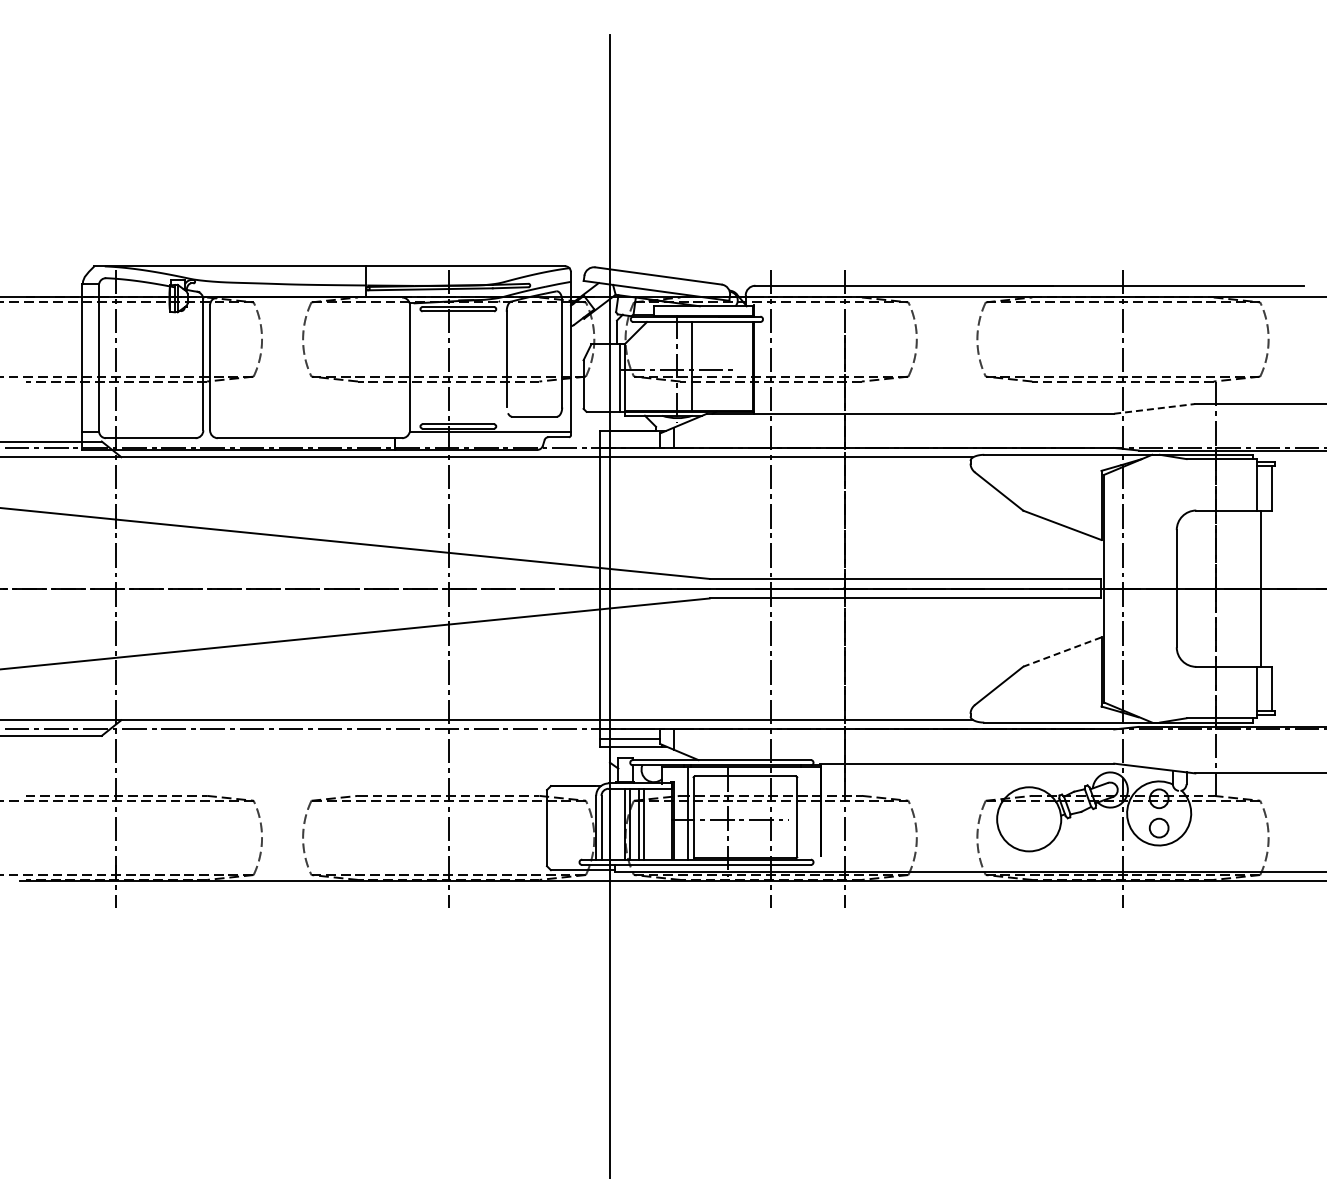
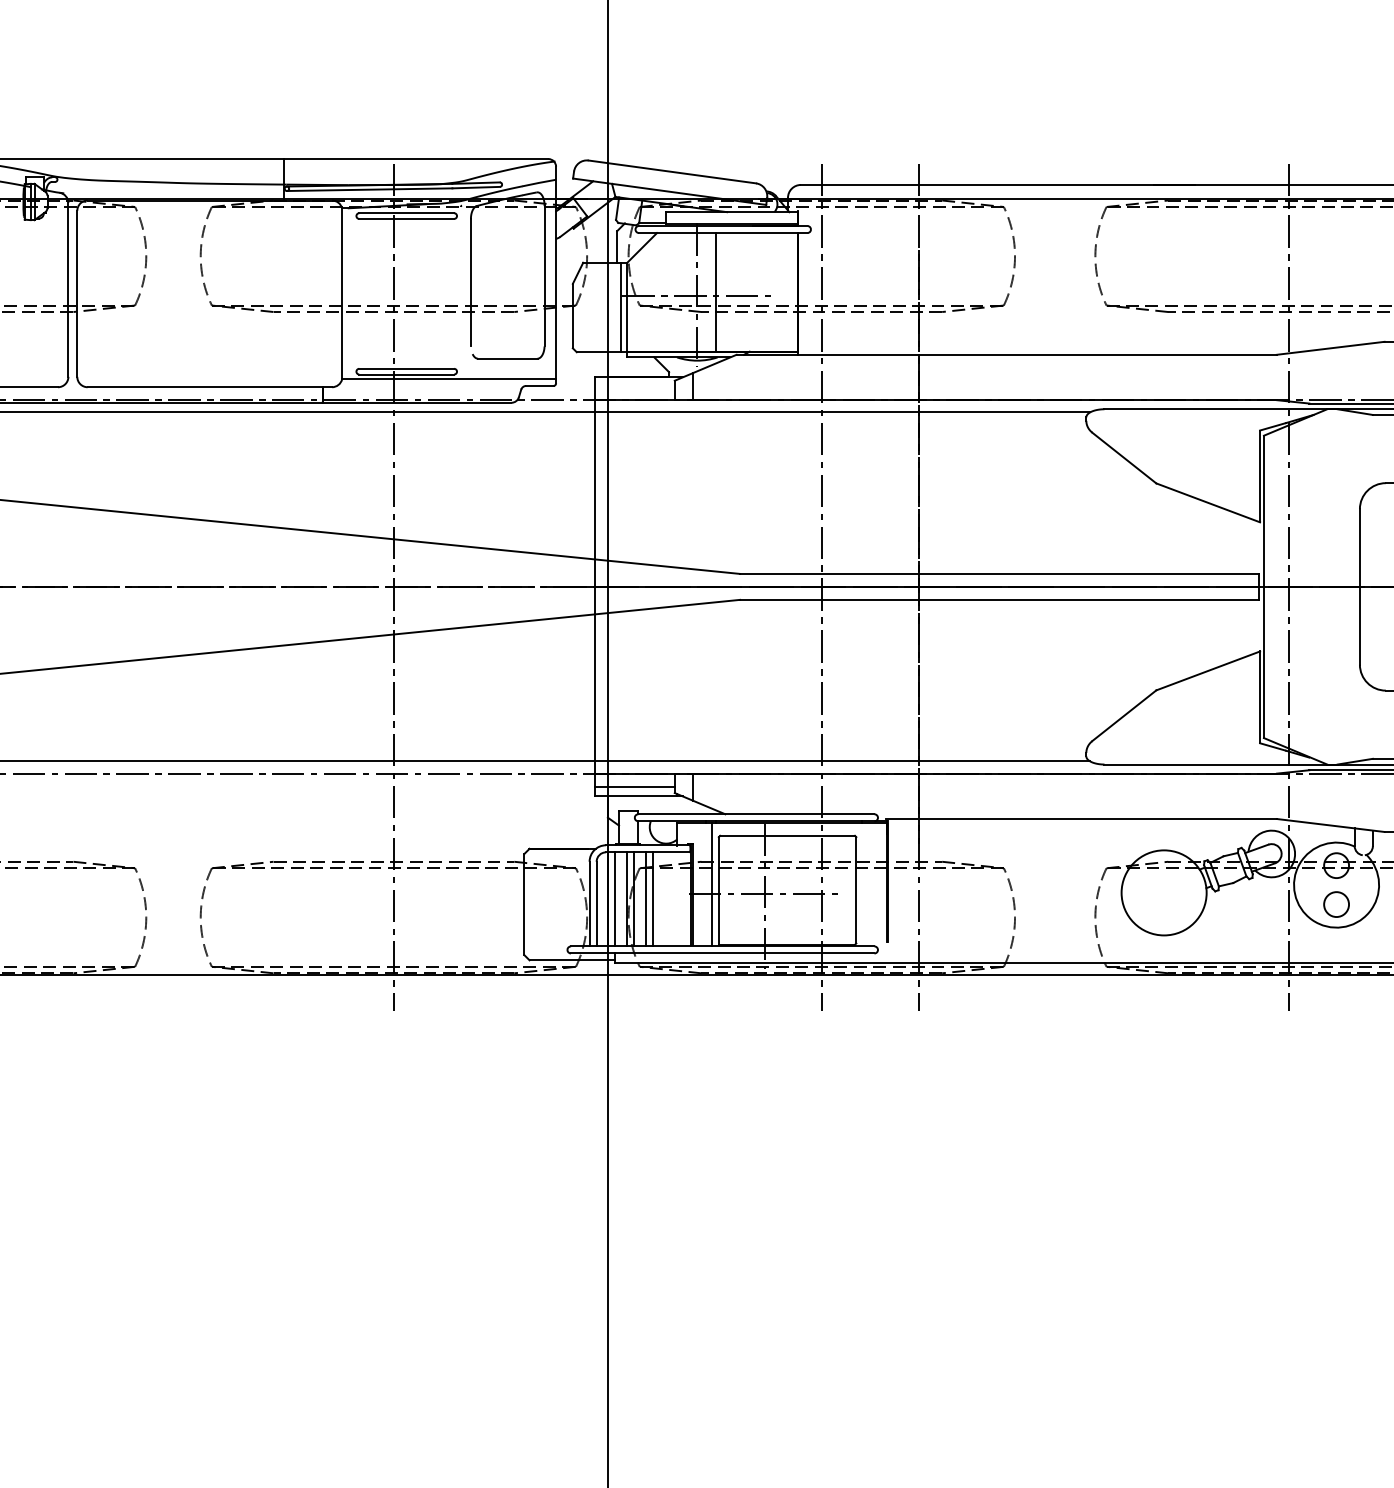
line: (1154, 408) -> (1330, 347), dashed -> solid
line: (1062, 652) -> (1208, 671), dashed -> solid
line: (615, 823) -> (615, 898), added

